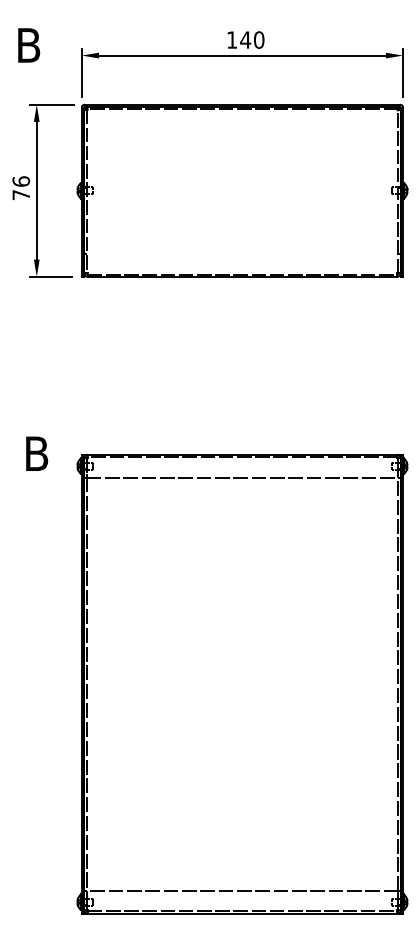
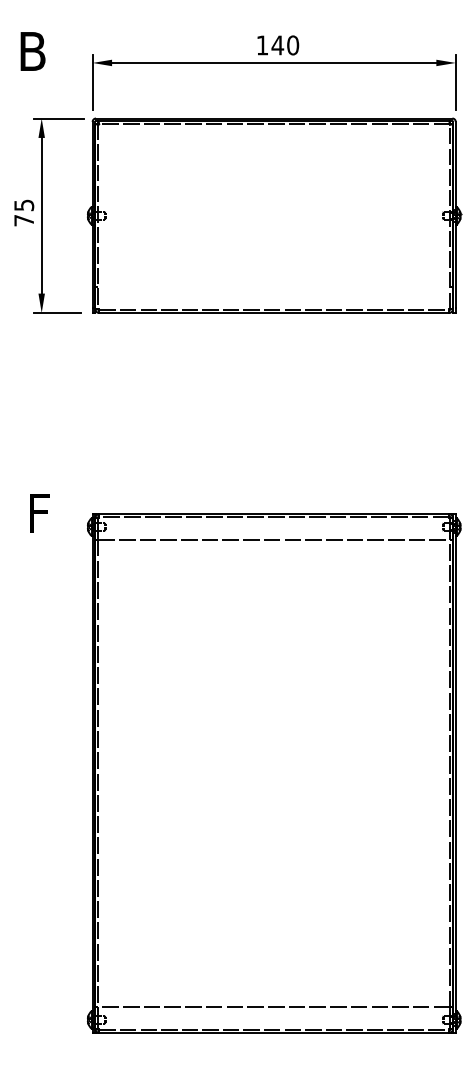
text: (21, 181) -> (24, 205), 76 -> 75
text: (37, 453) -> (42, 512), B -> F

